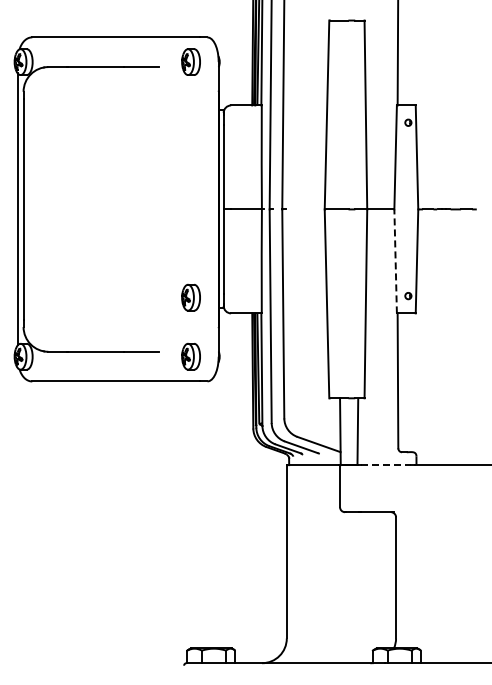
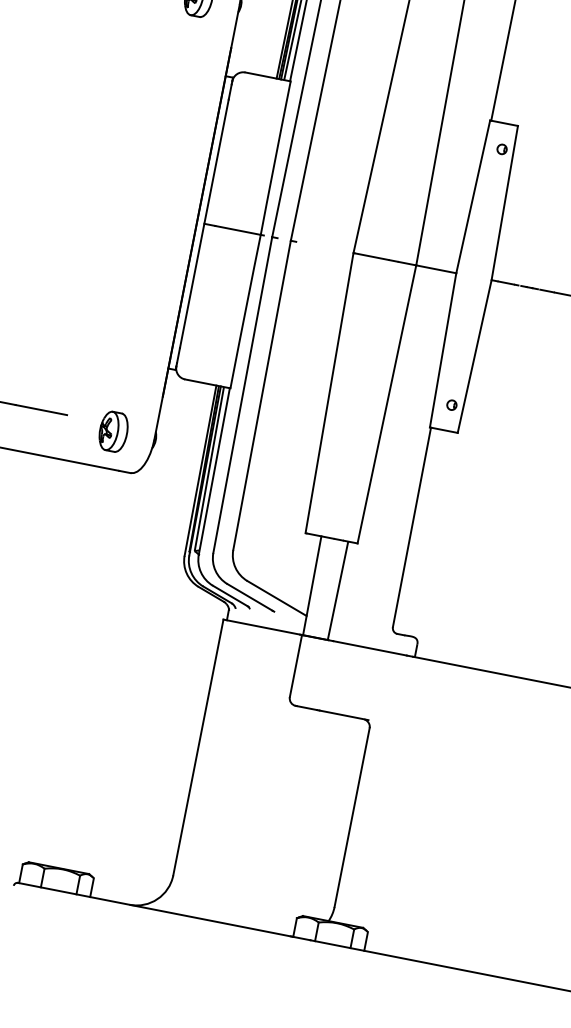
line: (395, 260) -> (443, 348), dashed -> solid
part: (190, 297) -> (129, 344), removed
line: (386, 465) -> (370, 648), dashed -> solid

